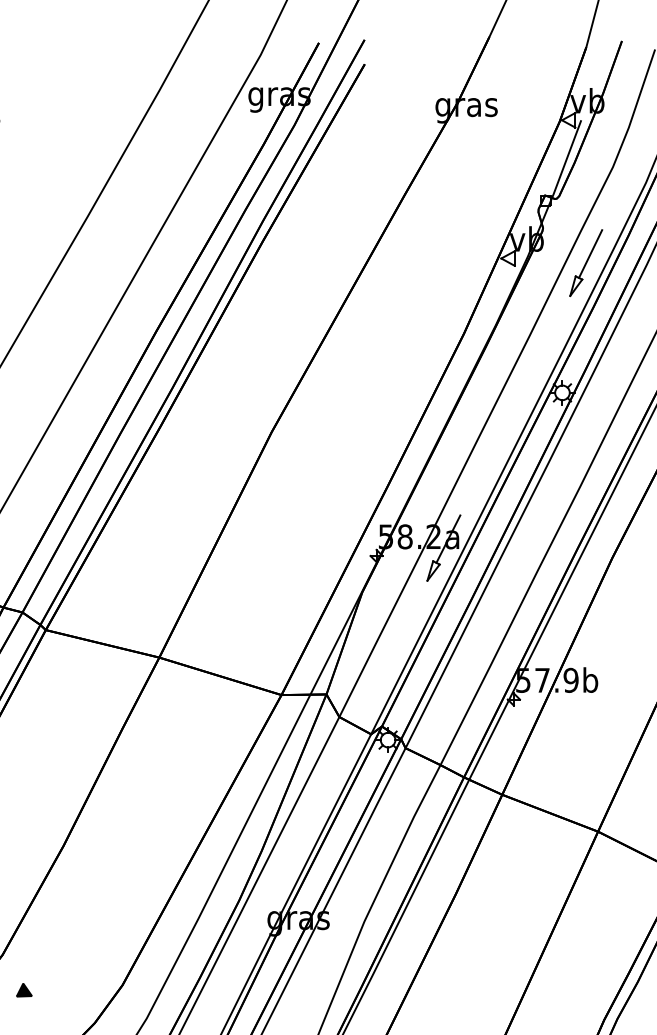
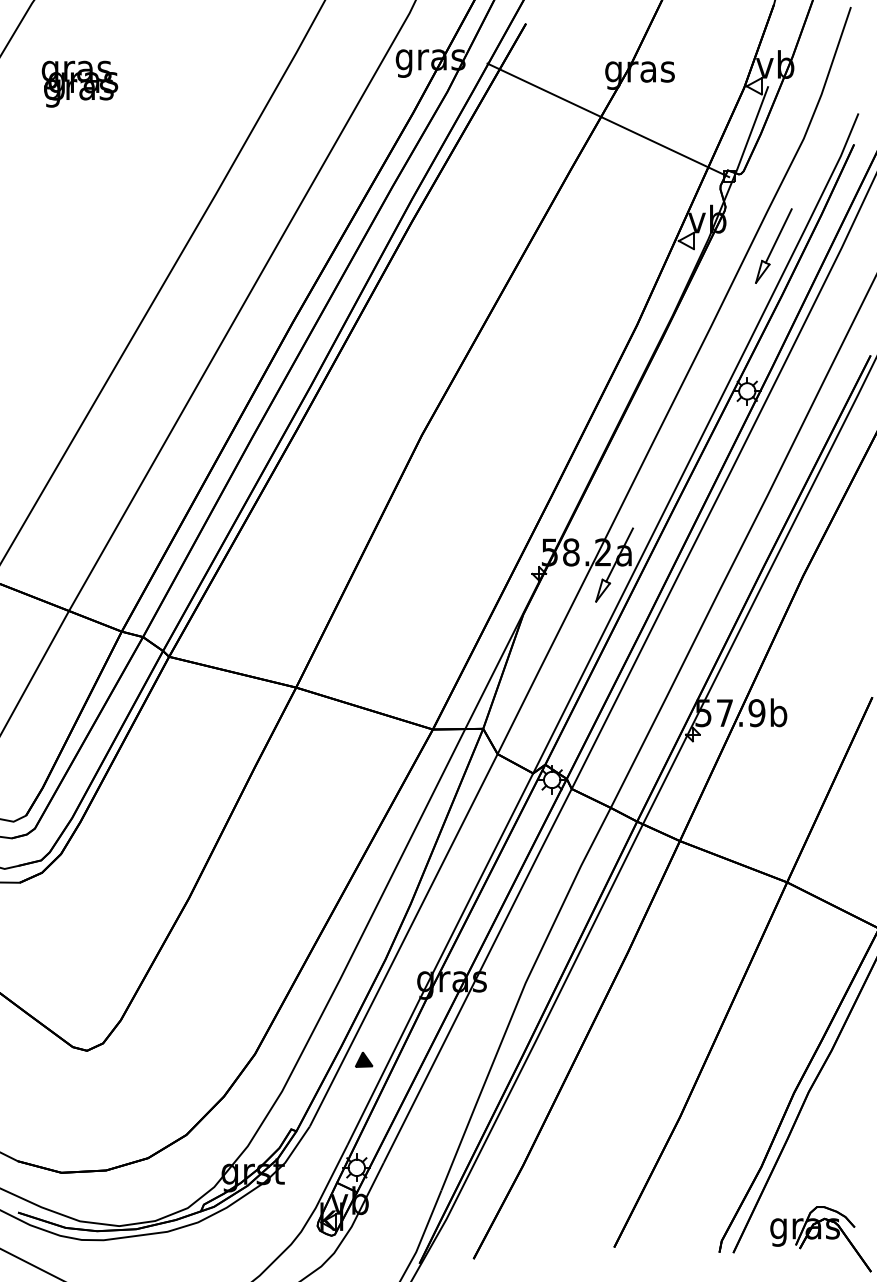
line: (438, 150) -> (608, 120), added
part: (24, 989) -> (364, 1059), moved

